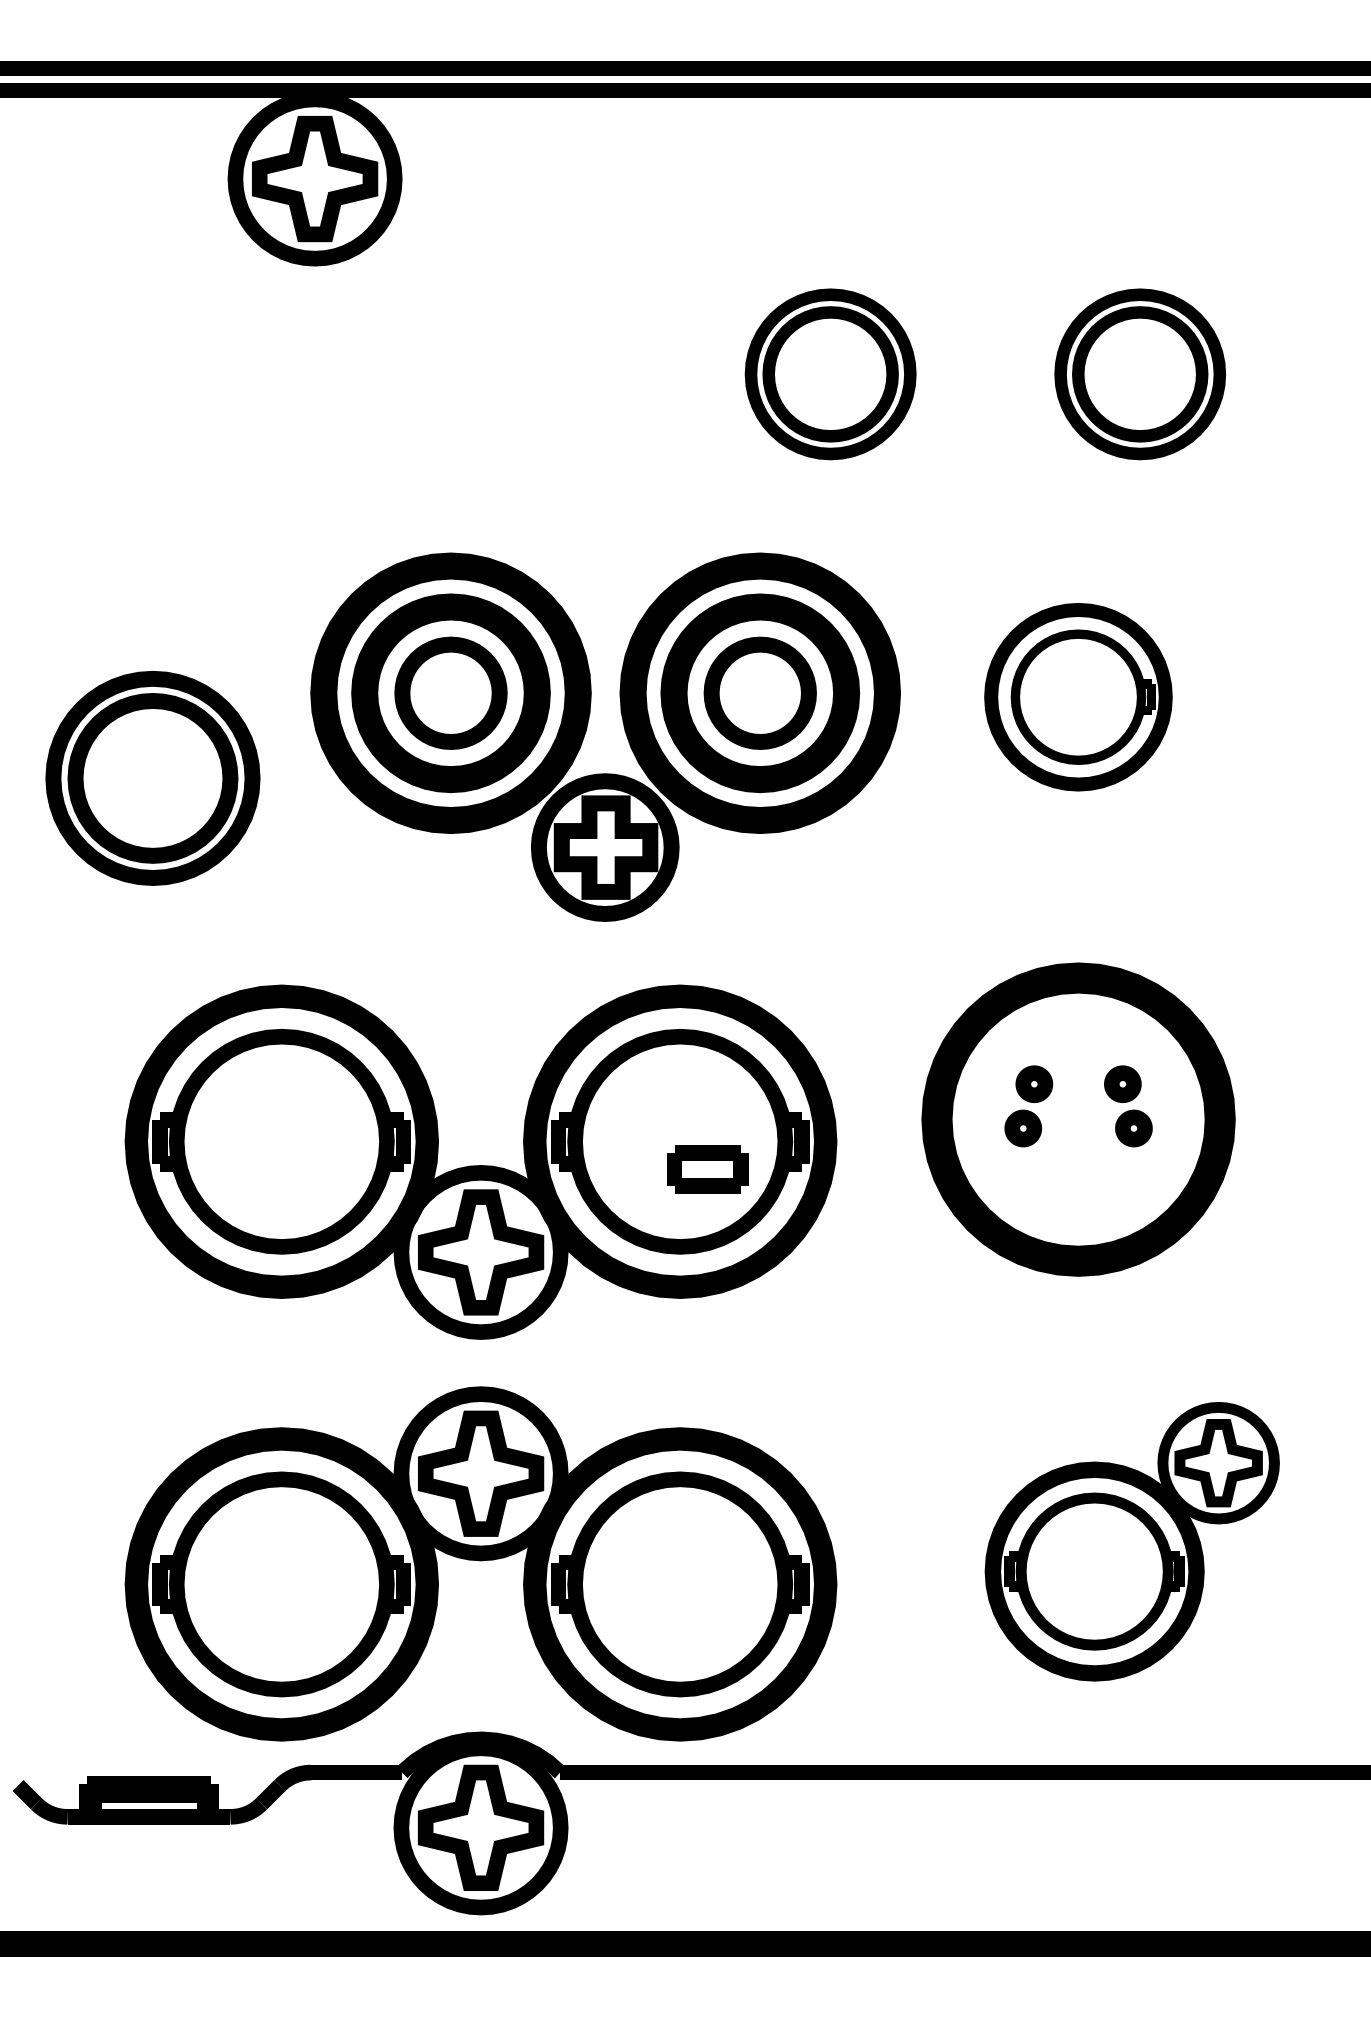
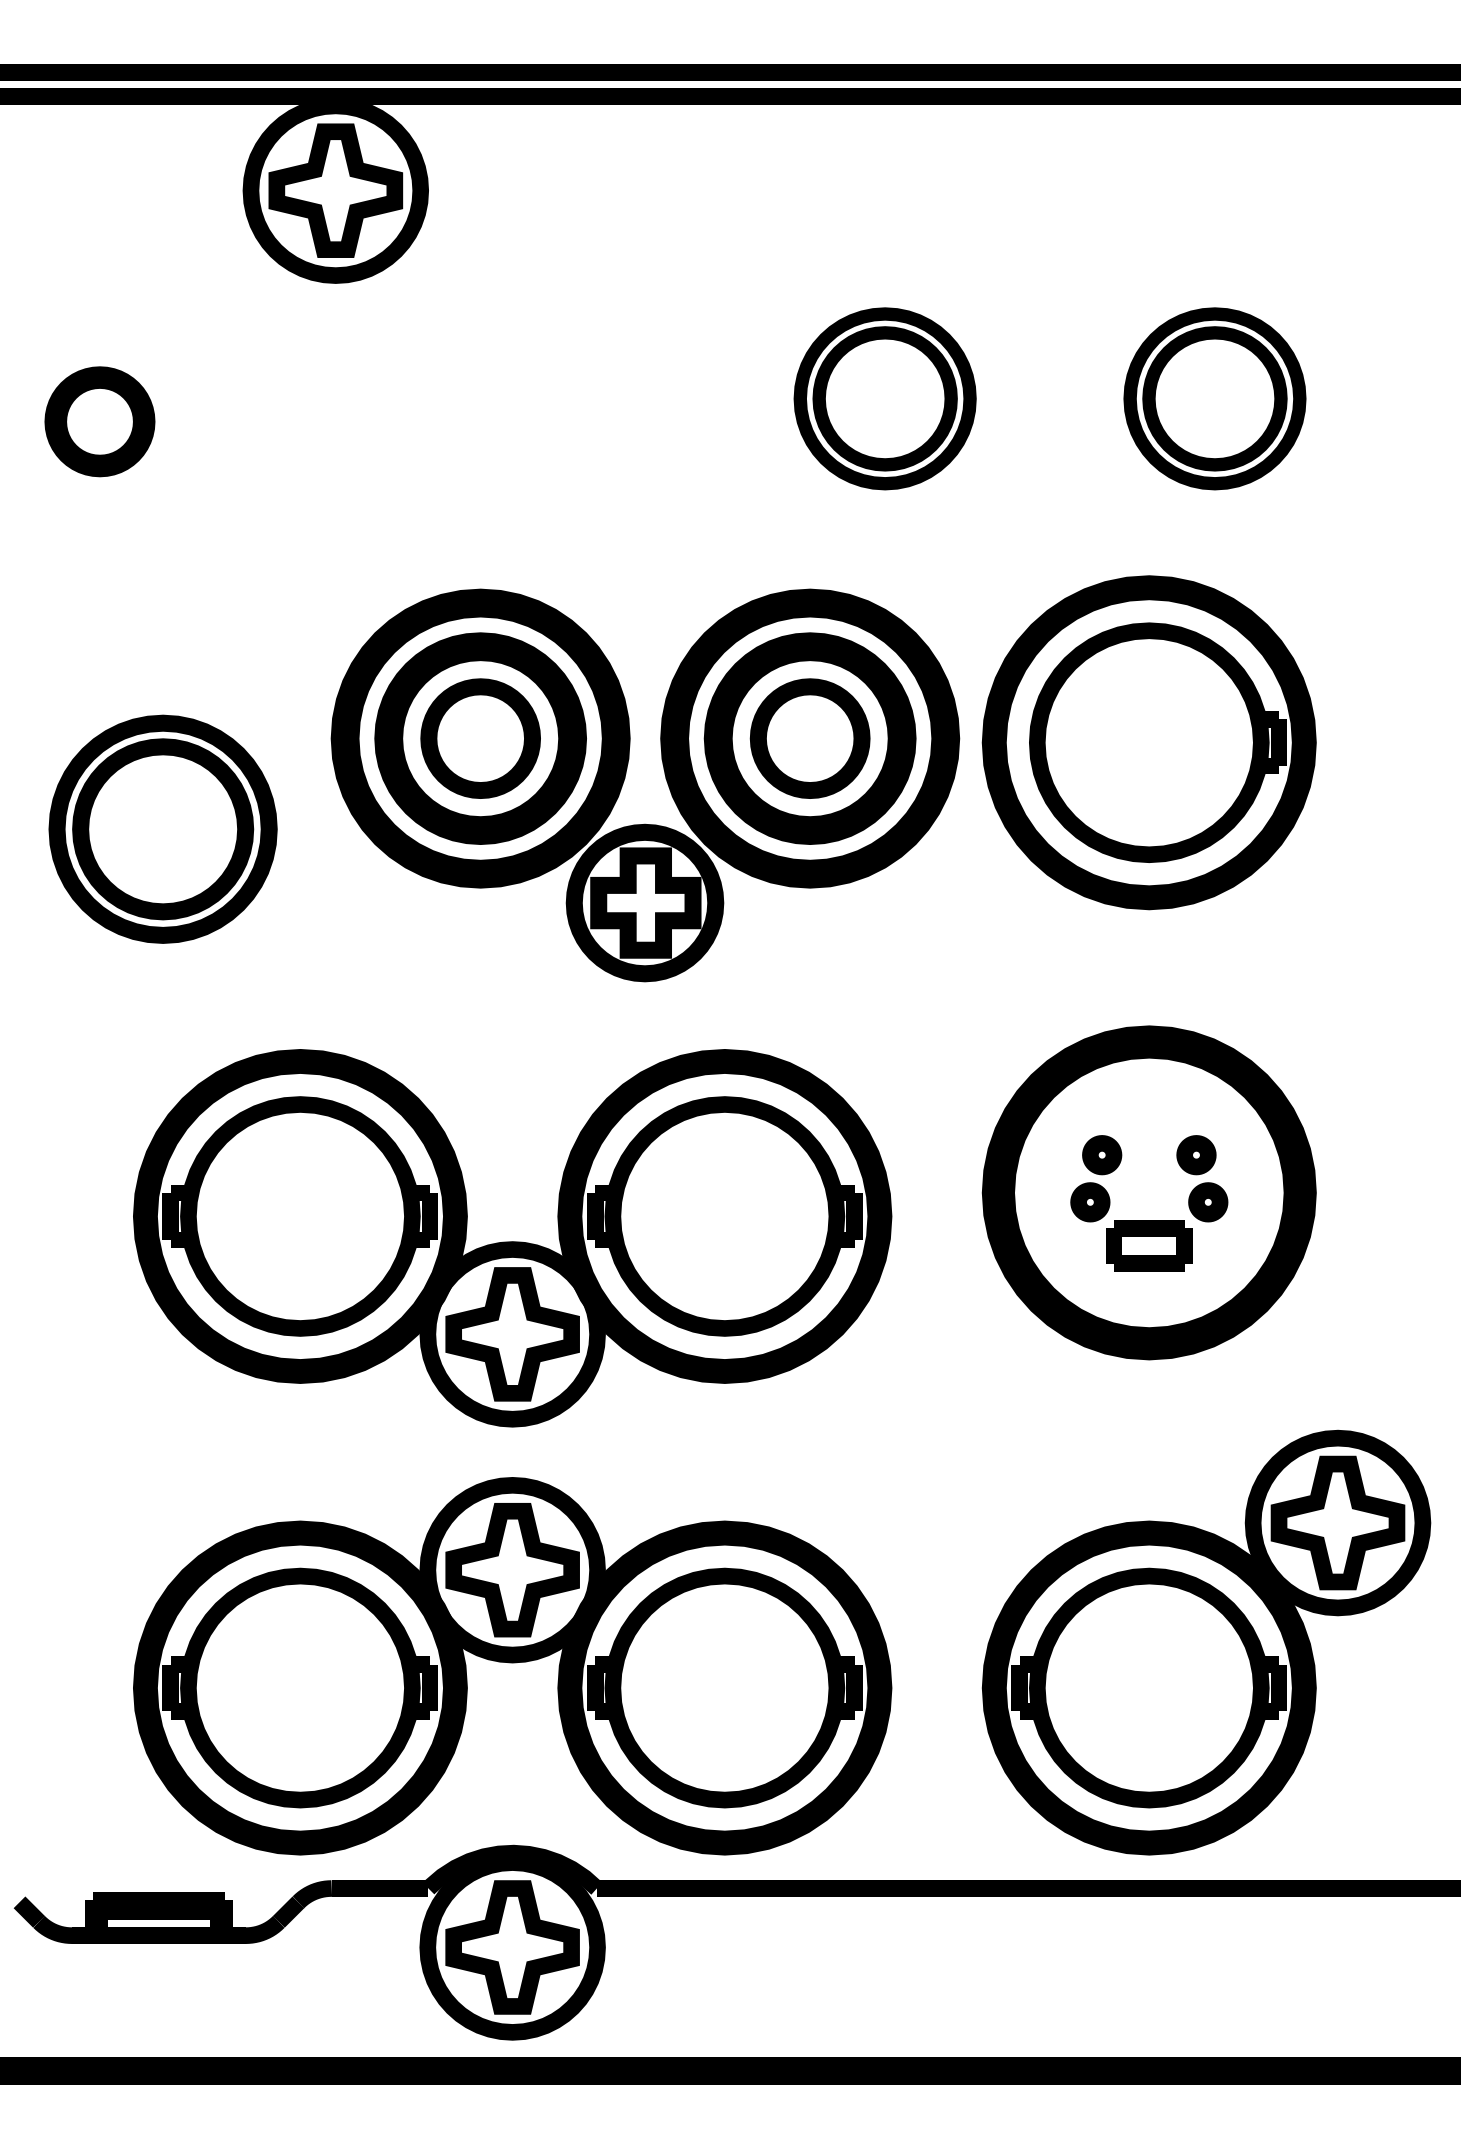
part: (93, 395) -> (99, 421), added
part: (1077, 696) -> (1148, 742), size x1.67
part: (708, 1169) -> (1149, 1245), moved
part: (1132, 1541) -> (1206, 1642), size x1.43

